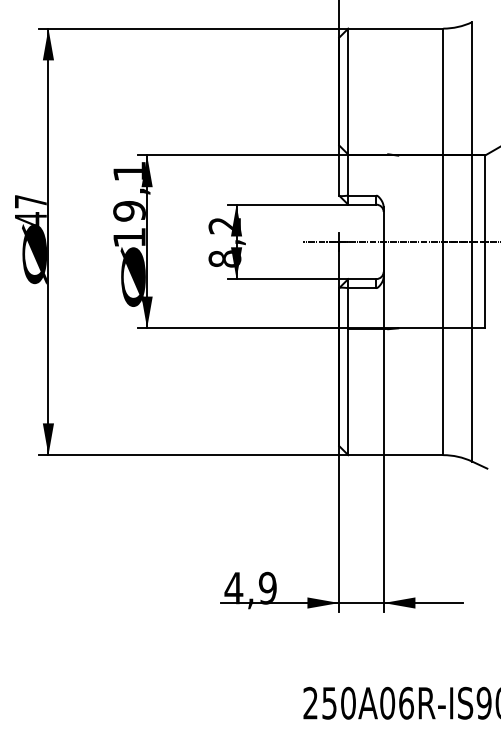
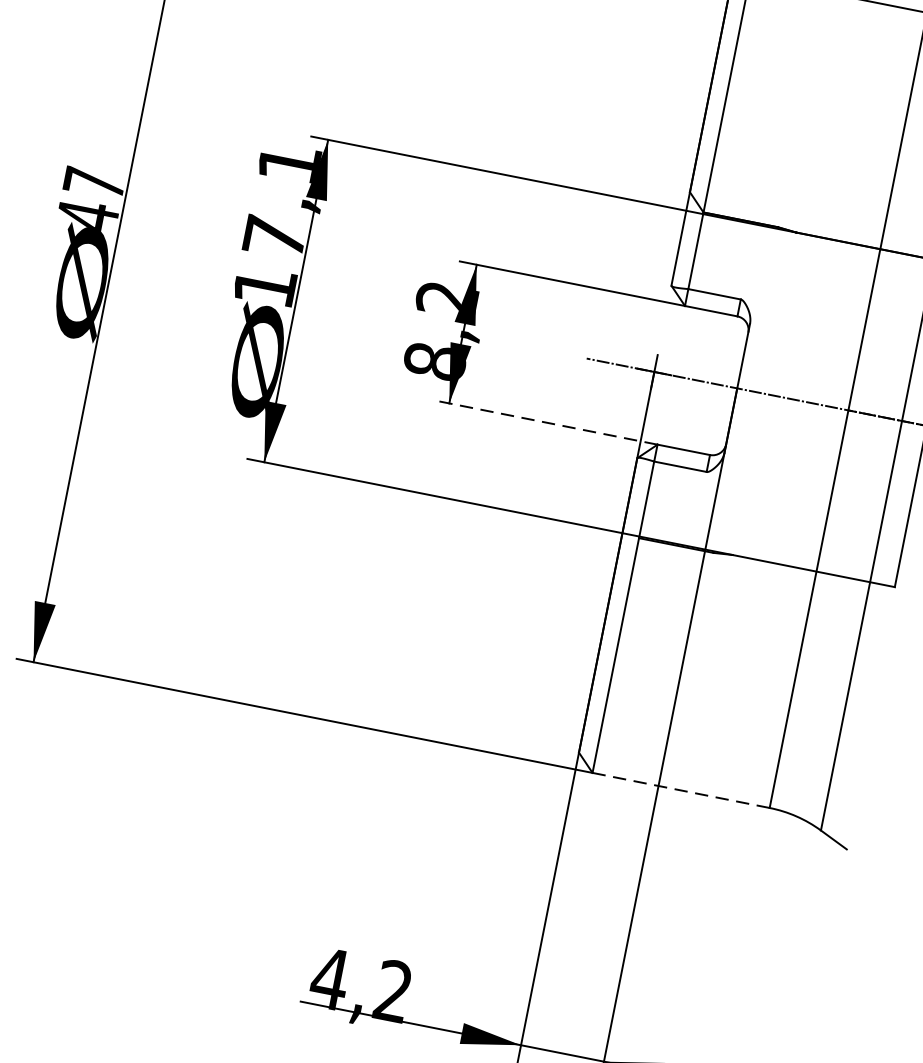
text: (129, 211) -> (274, 237), 19,1 -> 17,1
line: (287, 279) -> (544, 423), solid -> dashed
line: (395, 455) -> (680, 790), solid -> dashed
text: (267, 588) -> (392, 991), 4,9 -> 4,2

